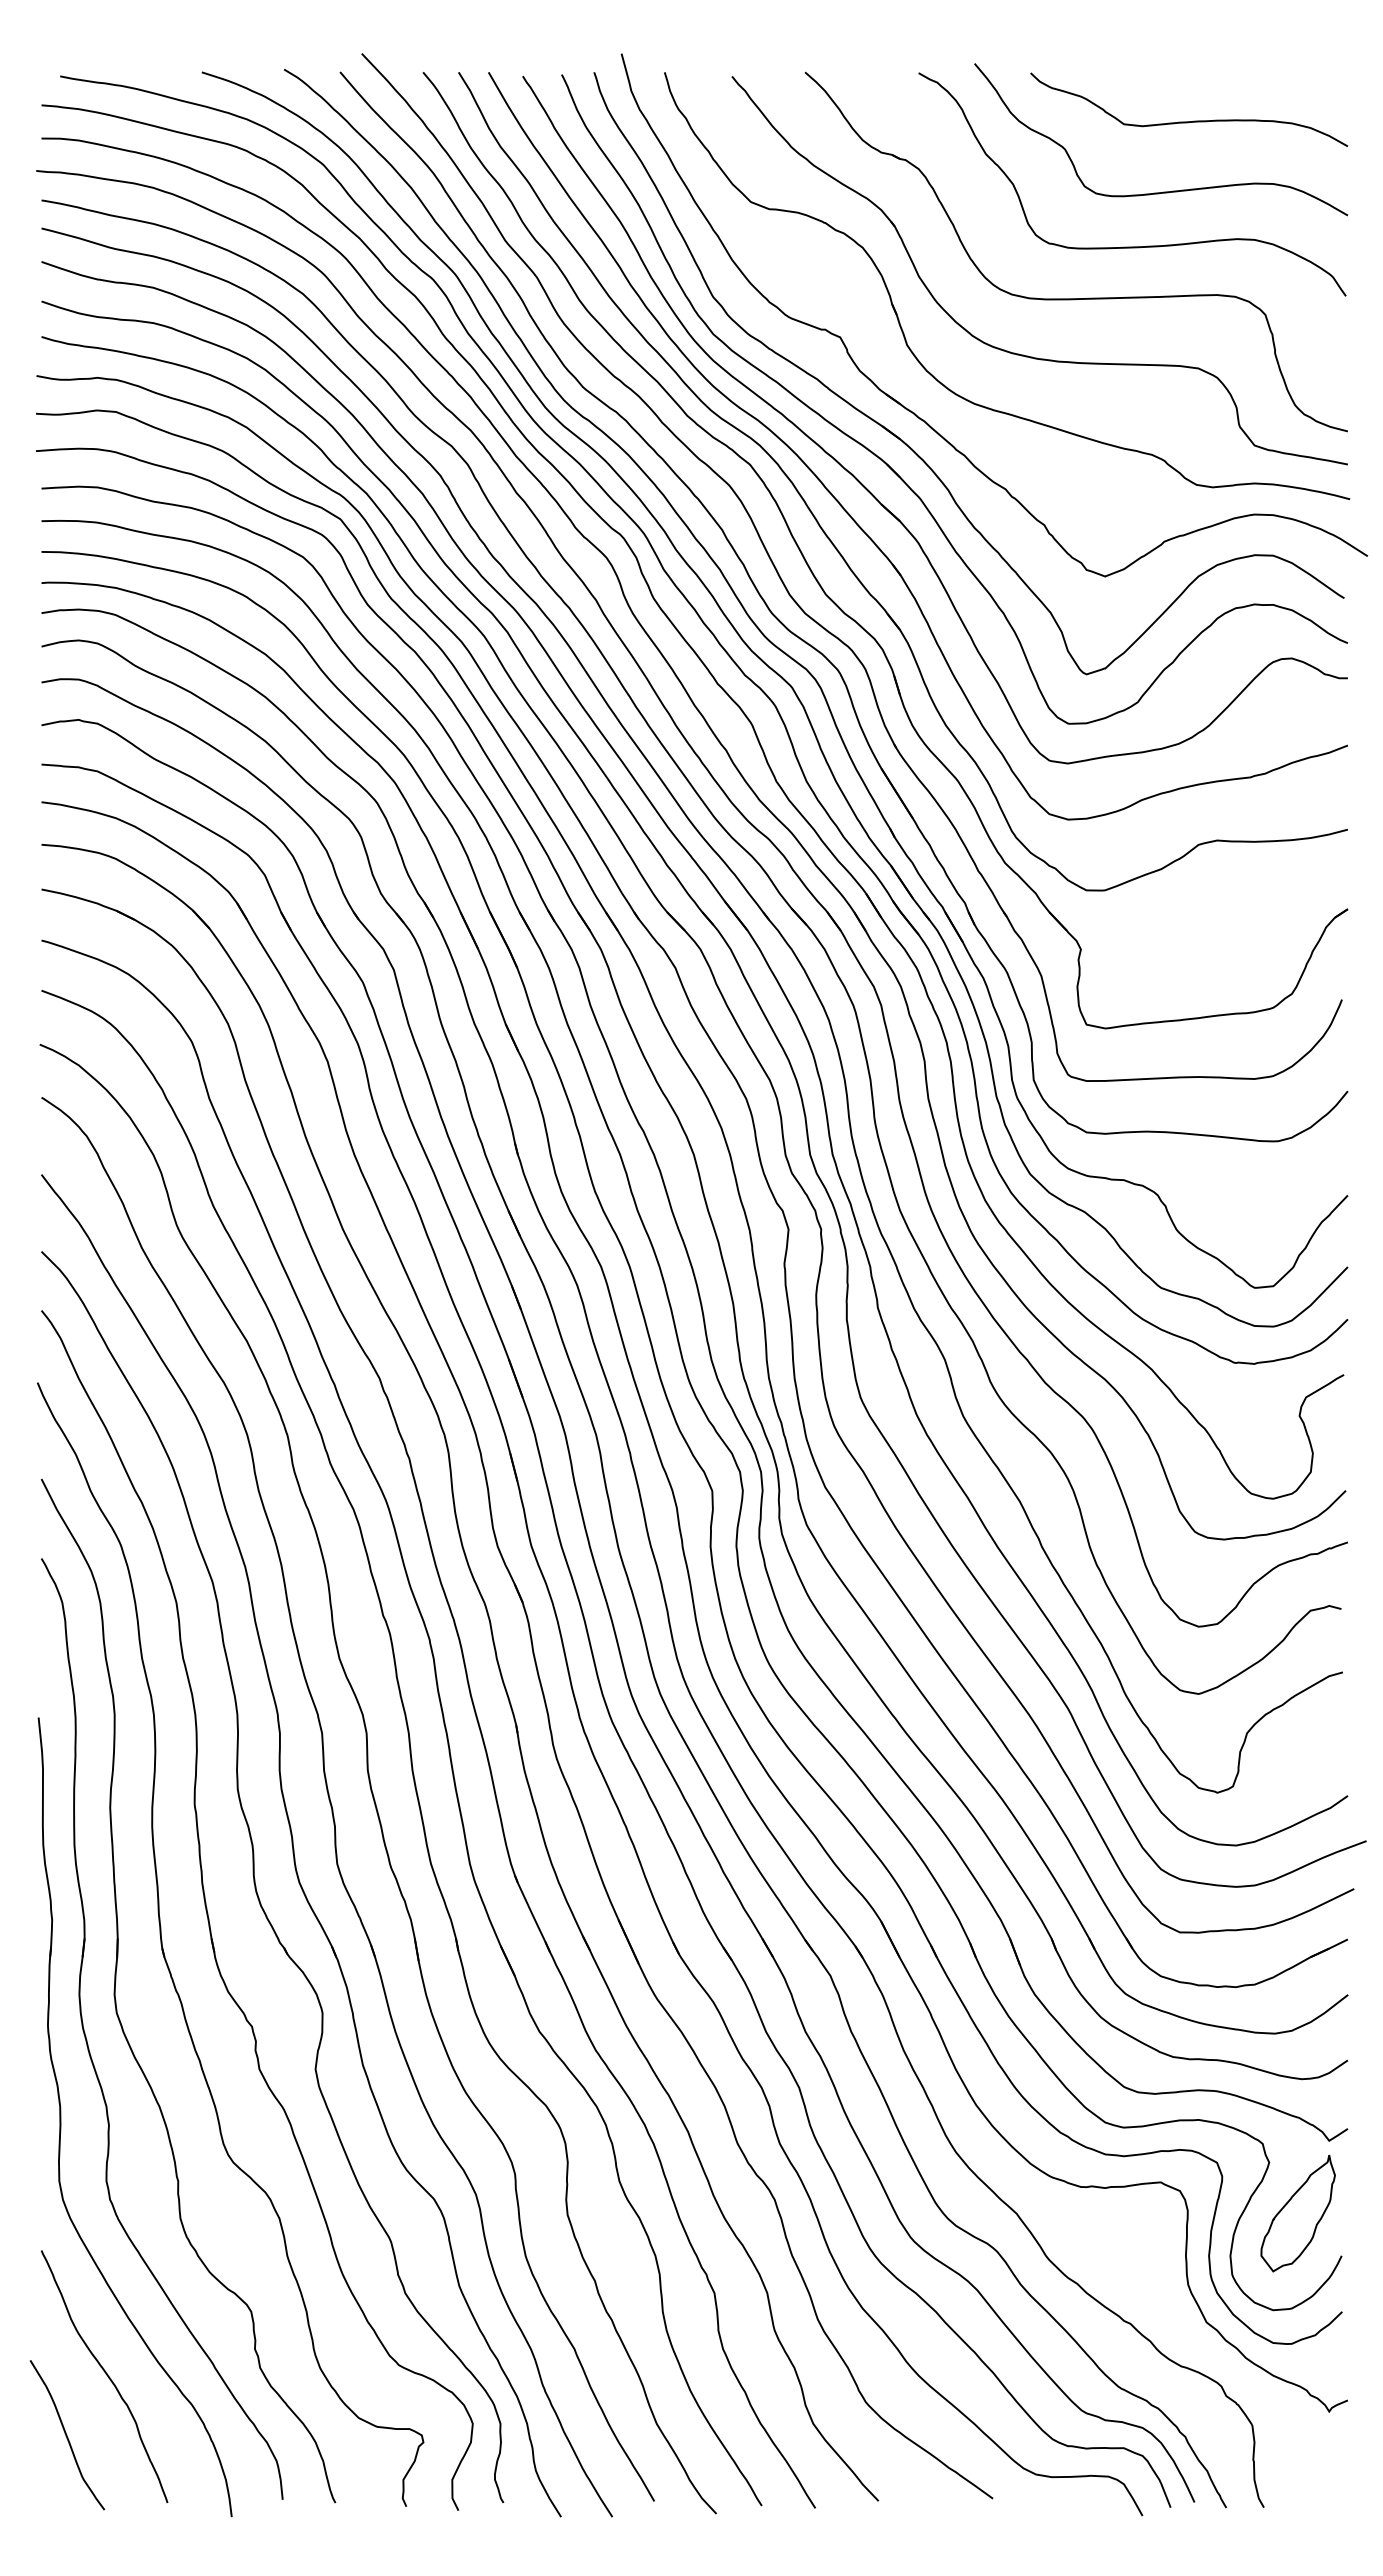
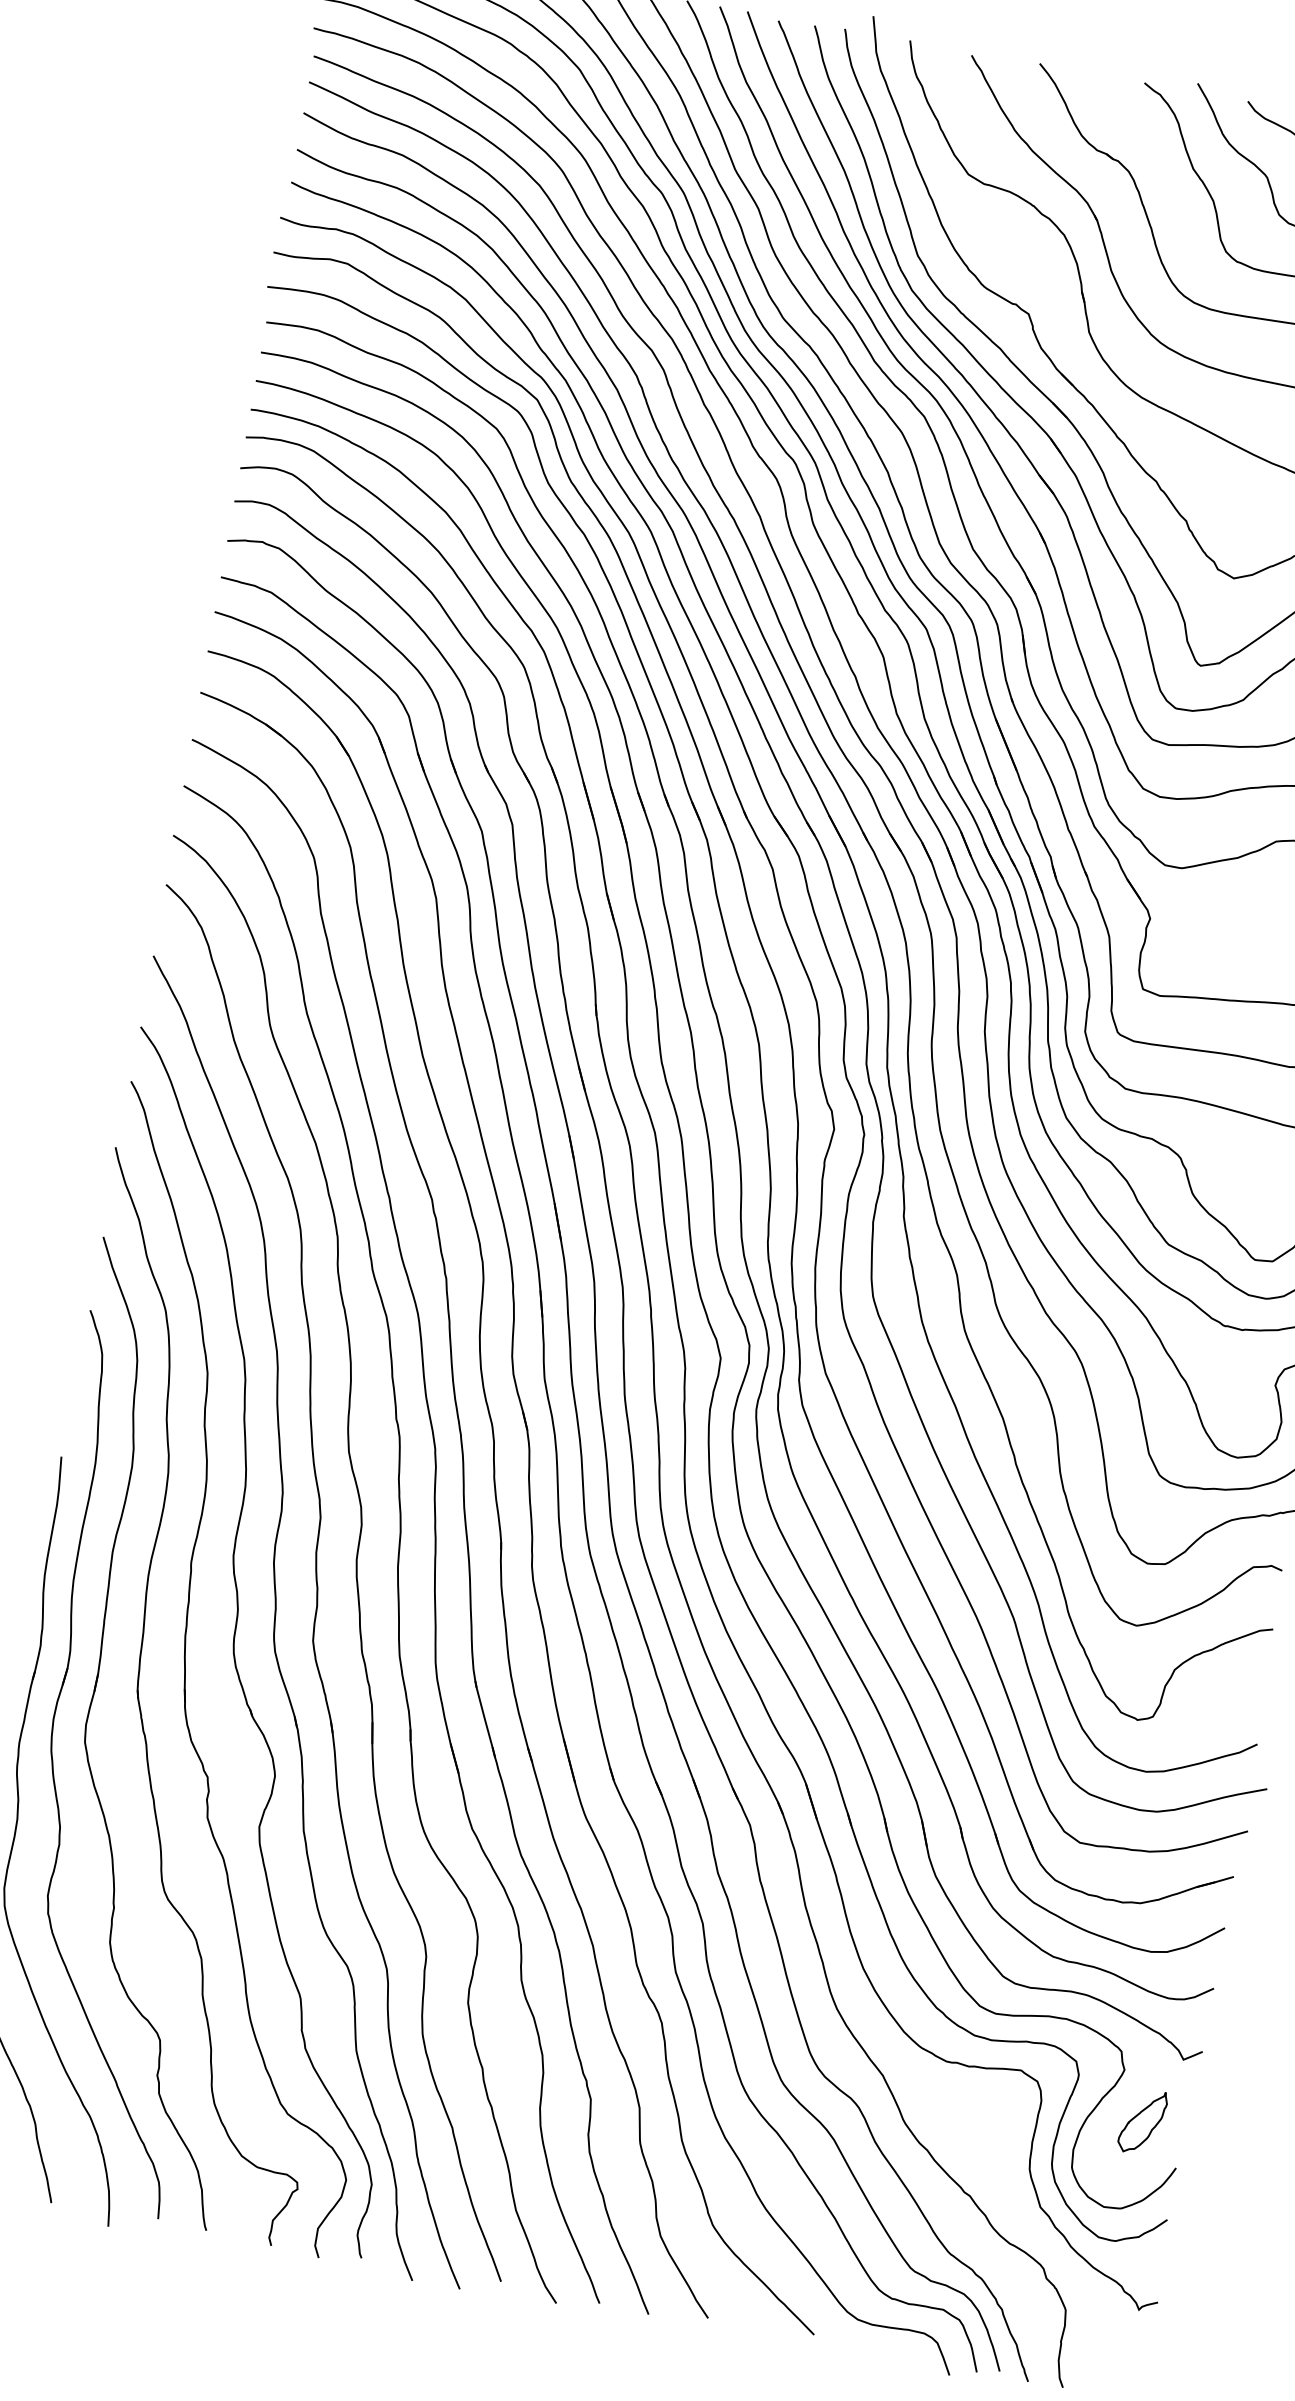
part: (1297, 2213) -> (1142, 2121), size x0.6

